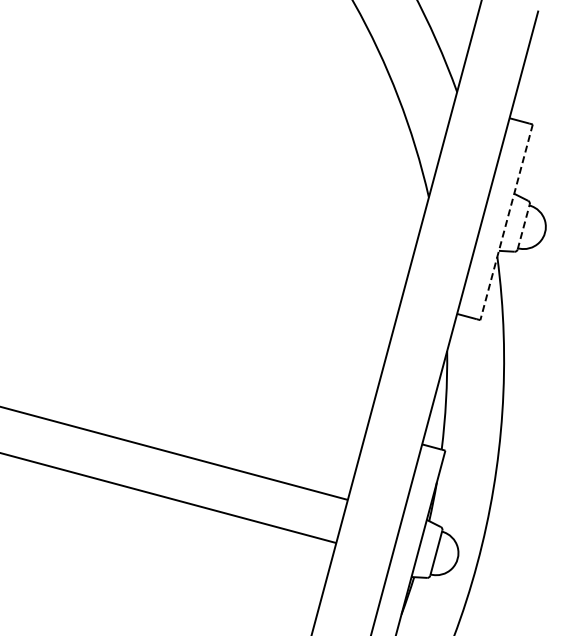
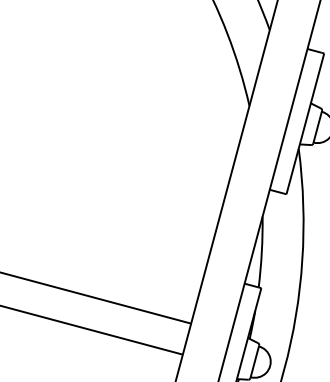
line: (506, 222) -> (305, 124), dashed -> solid
line: (523, 226) -> (317, 126), dashed -> solid

